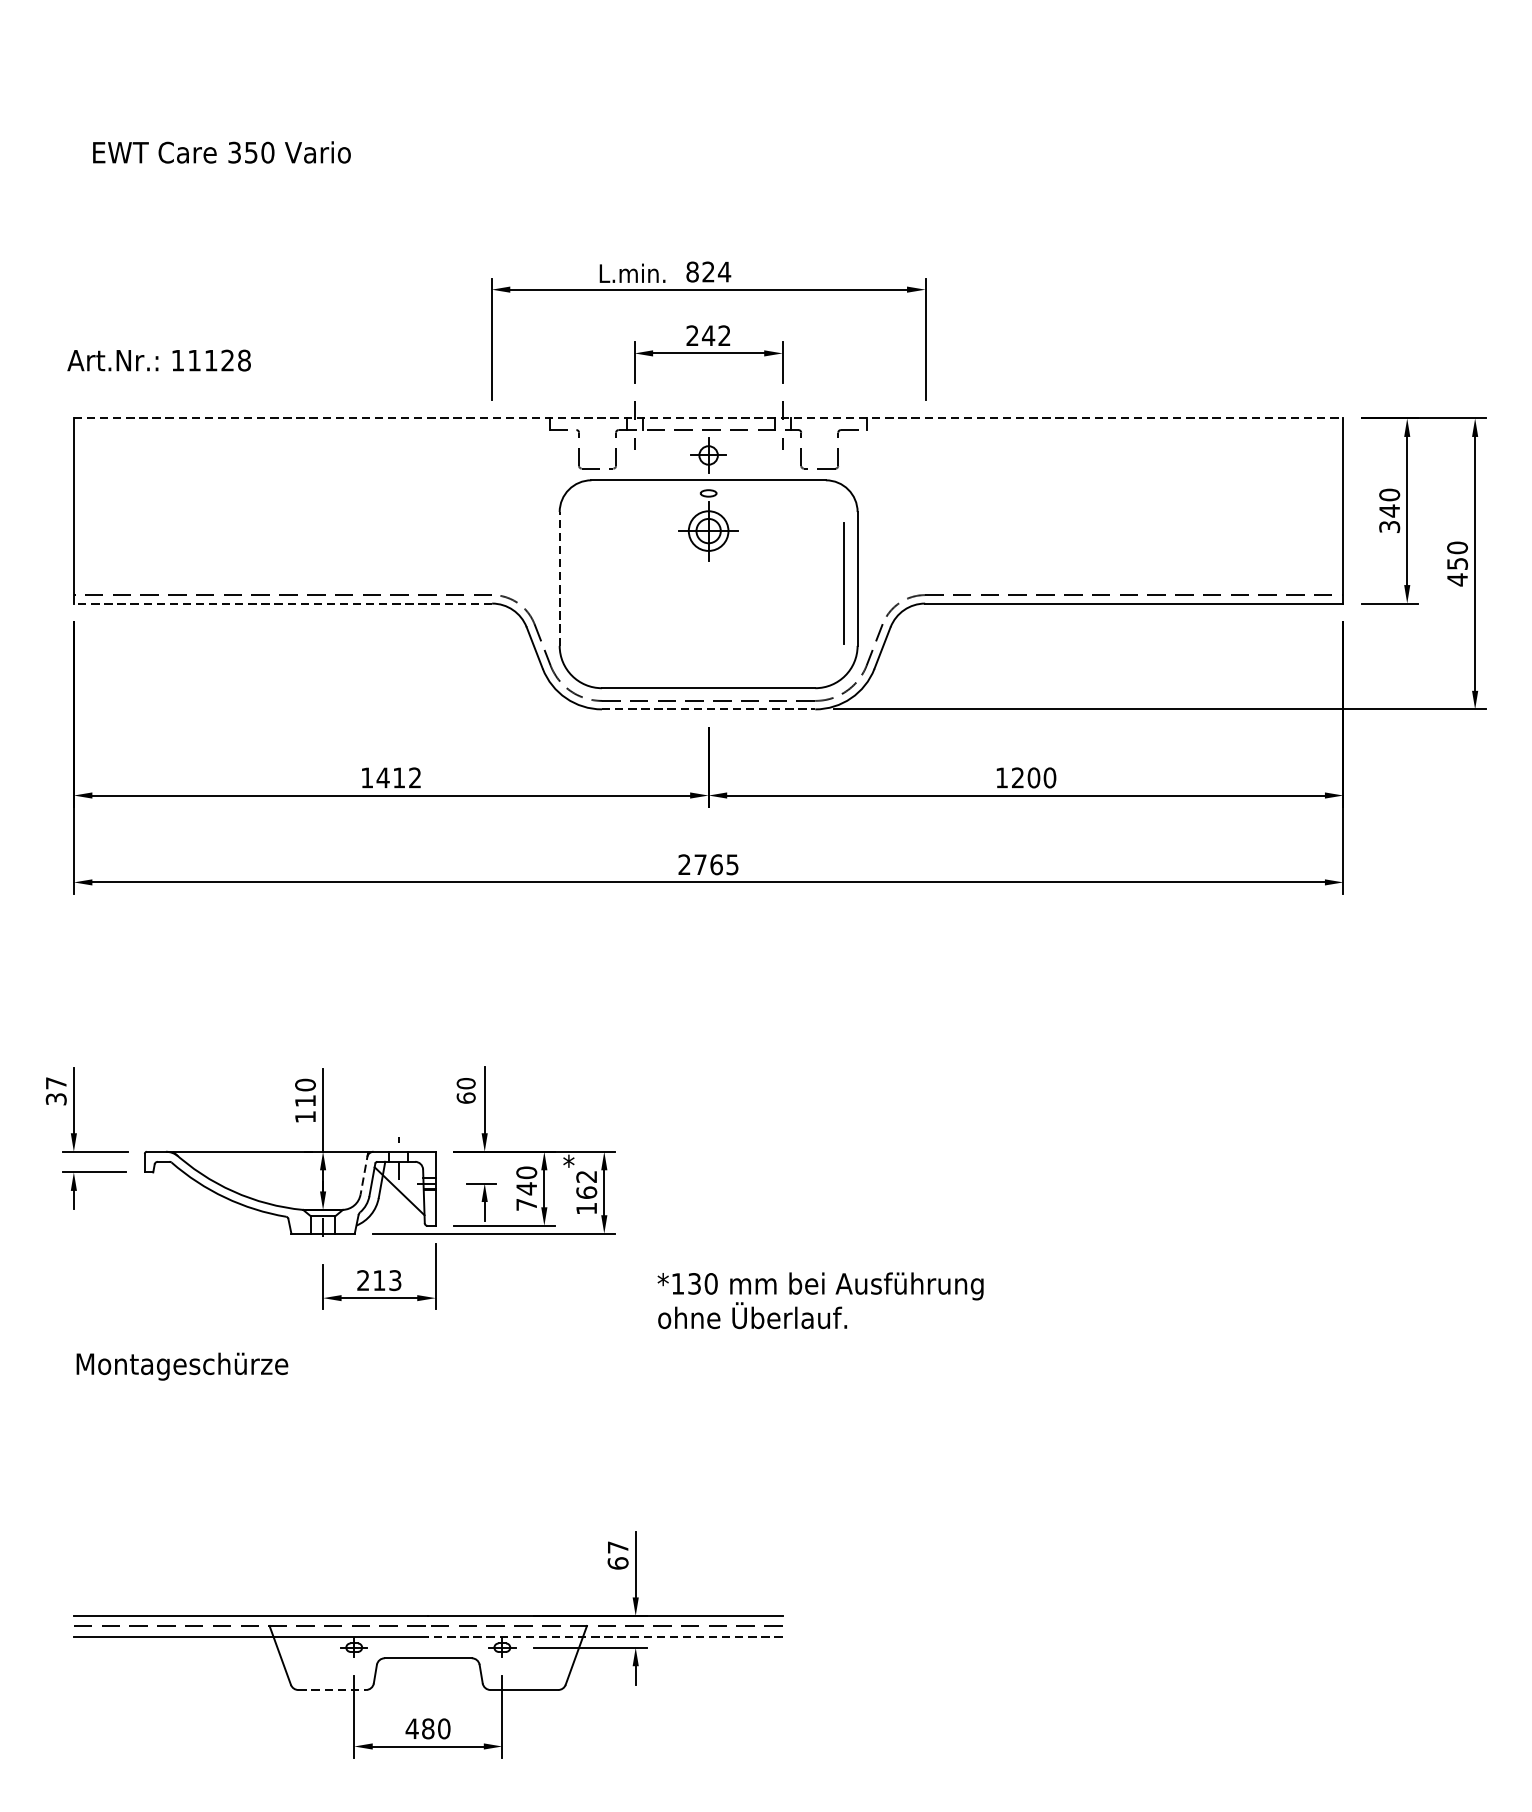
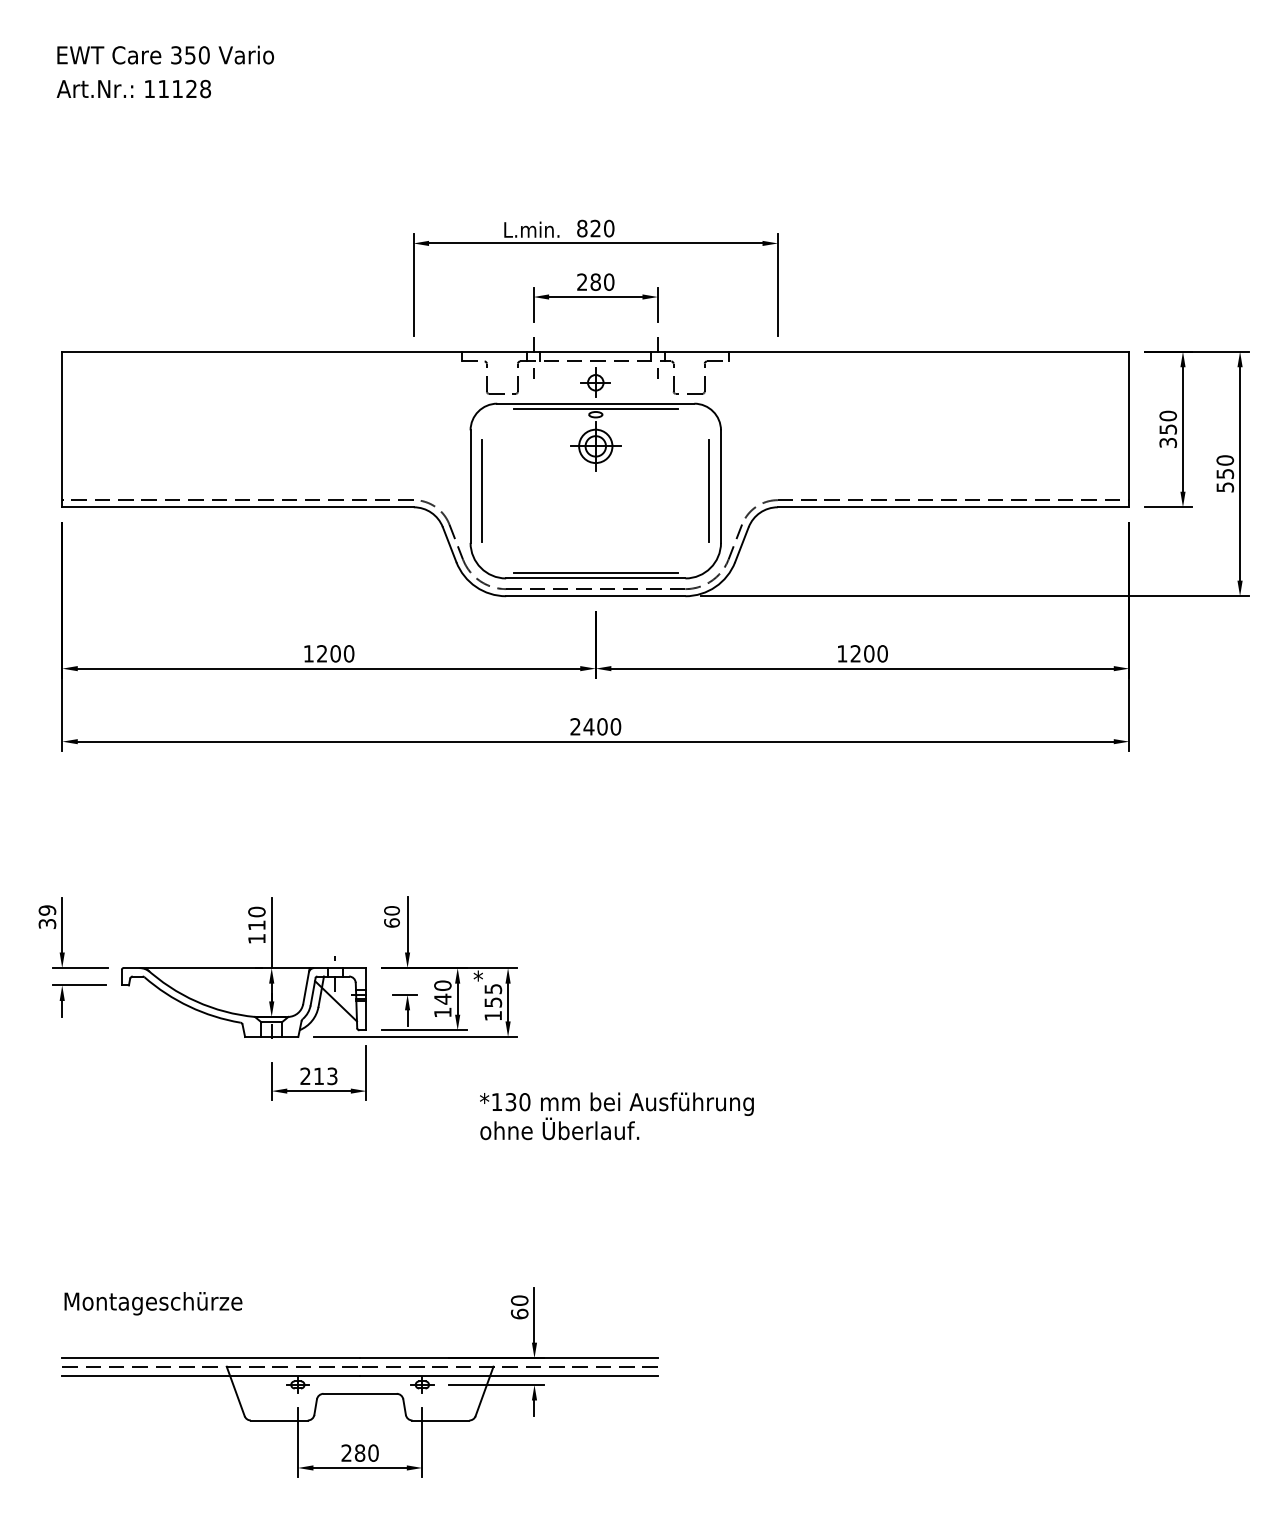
text: (221, 151) -> (165, 54), moved
text: (723, 271) -> (608, 228), 824 -> 820
text: (716, 334) -> (602, 281), 242 -> 280
text: (158, 359) -> (133, 88), moved
line: (708, 418) -> (595, 351), dashed -> solid
line: (708, 486) -> (595, 408), added
text: (1389, 511) -> (1168, 429), 340 -> 350
line: (559, 578) -> (470, 486), dashed -> solid
text: (1457, 578) -> (1225, 486), 450 -> 550
line: (573, 583) -> (482, 490), added
line: (283, 603) -> (238, 507), dashed -> solid
line: (708, 681) -> (595, 572), added
line: (708, 709) -> (595, 596), dashed -> solid
text: (398, 777) -> (335, 653), 1412 -> 1200
text: (716, 864) -> (602, 726), 2765 -> 2400
text: (56, 1083) -> (47, 910), 37 -> 39
line: (364, 1173) -> (306, 986), dashed -> solid
text: (586, 1184) -> (493, 995), 162 -> 155
text: (526, 1204) -> (442, 1012), 740 -> 140
text: (820, 1300) -> (616, 1116), moved
text: (182, 1366) -> (153, 1303), moved
text: (617, 1547) -> (519, 1300), 67 -> 60
line: (605, 1636) -> (509, 1375), dashed -> solid
line: (332, 1690) -> (279, 1420), dashed -> solid
text: (412, 1728) -> (346, 1452), 480 -> 280

